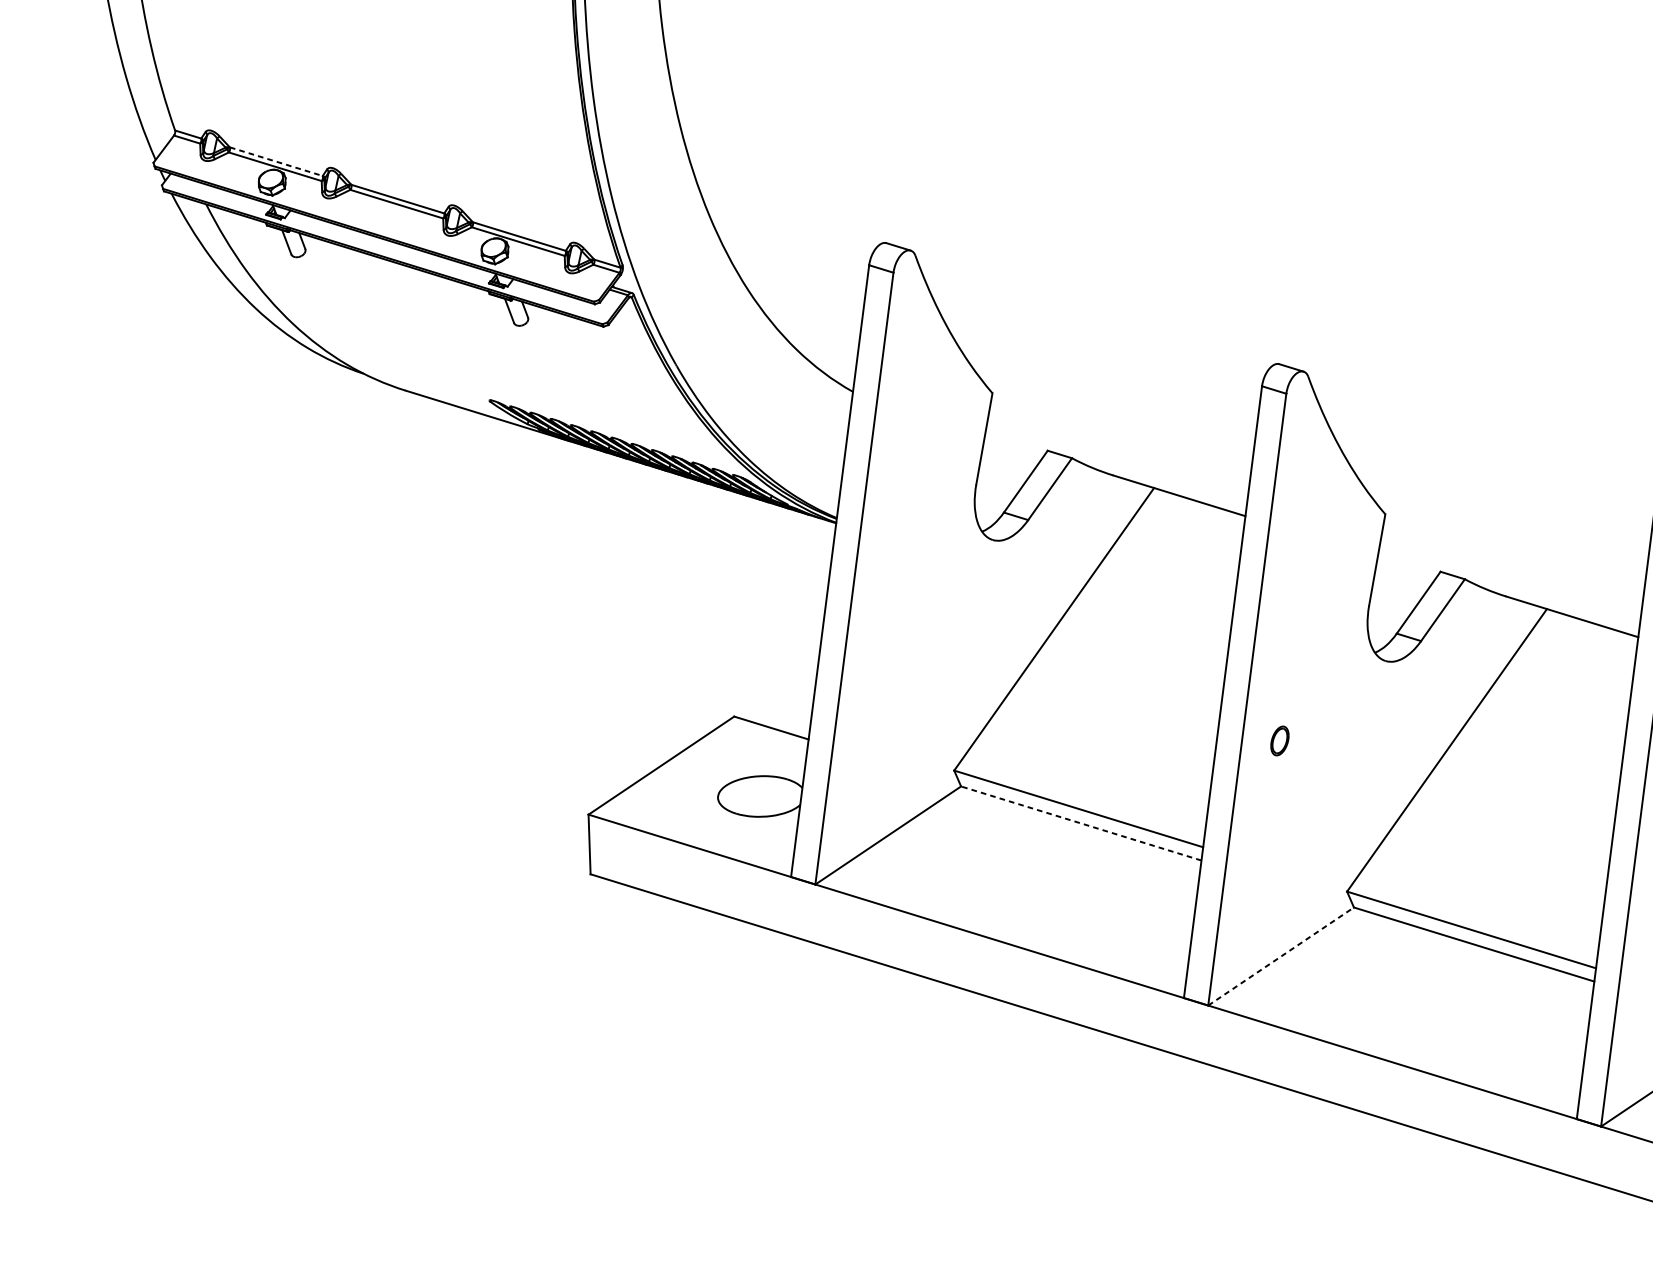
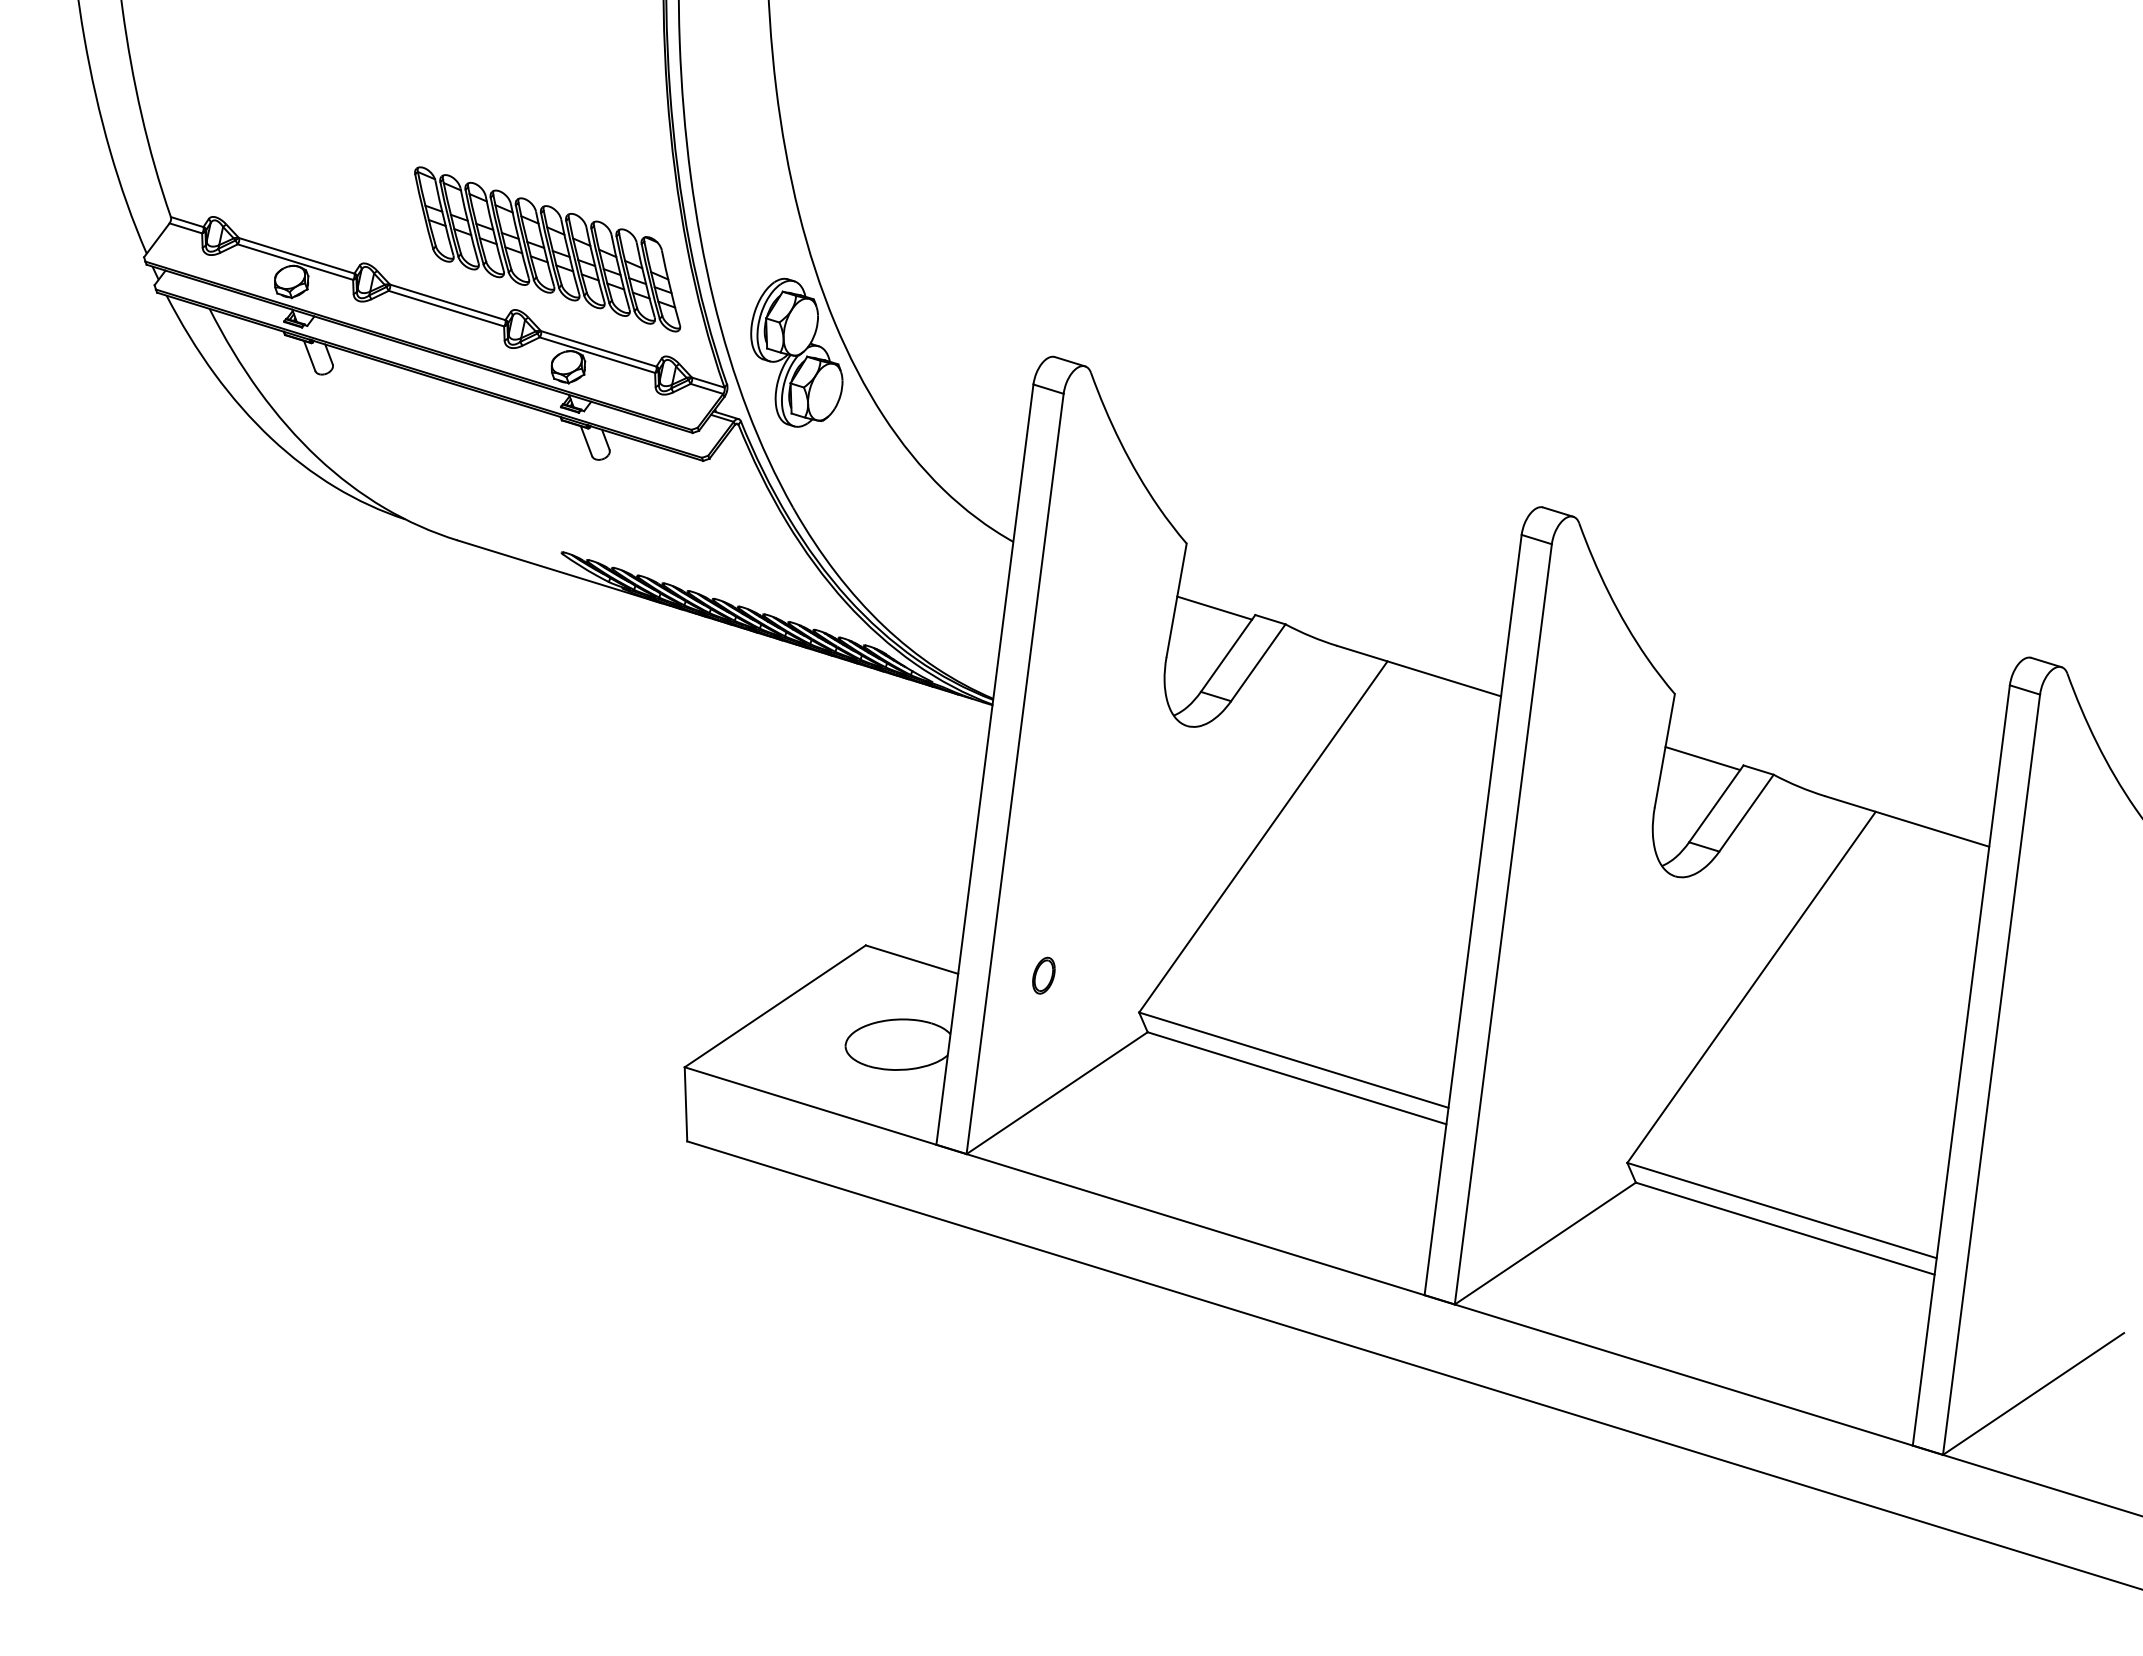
part: (478, 156) -> (547, 249), added
line: (276, 161) -> (297, 255), dashed -> solid
part: (678, 239) -> (796, 352), added
line: (1014, 444) -> (1214, 607), added
line: (1407, 566) -> (1702, 758), added
part: (1279, 740) -> (1043, 975), moved
line: (1080, 823) -> (1296, 1078), dashed -> solid
line: (1281, 956) -> (1545, 1243), dashed -> solid

